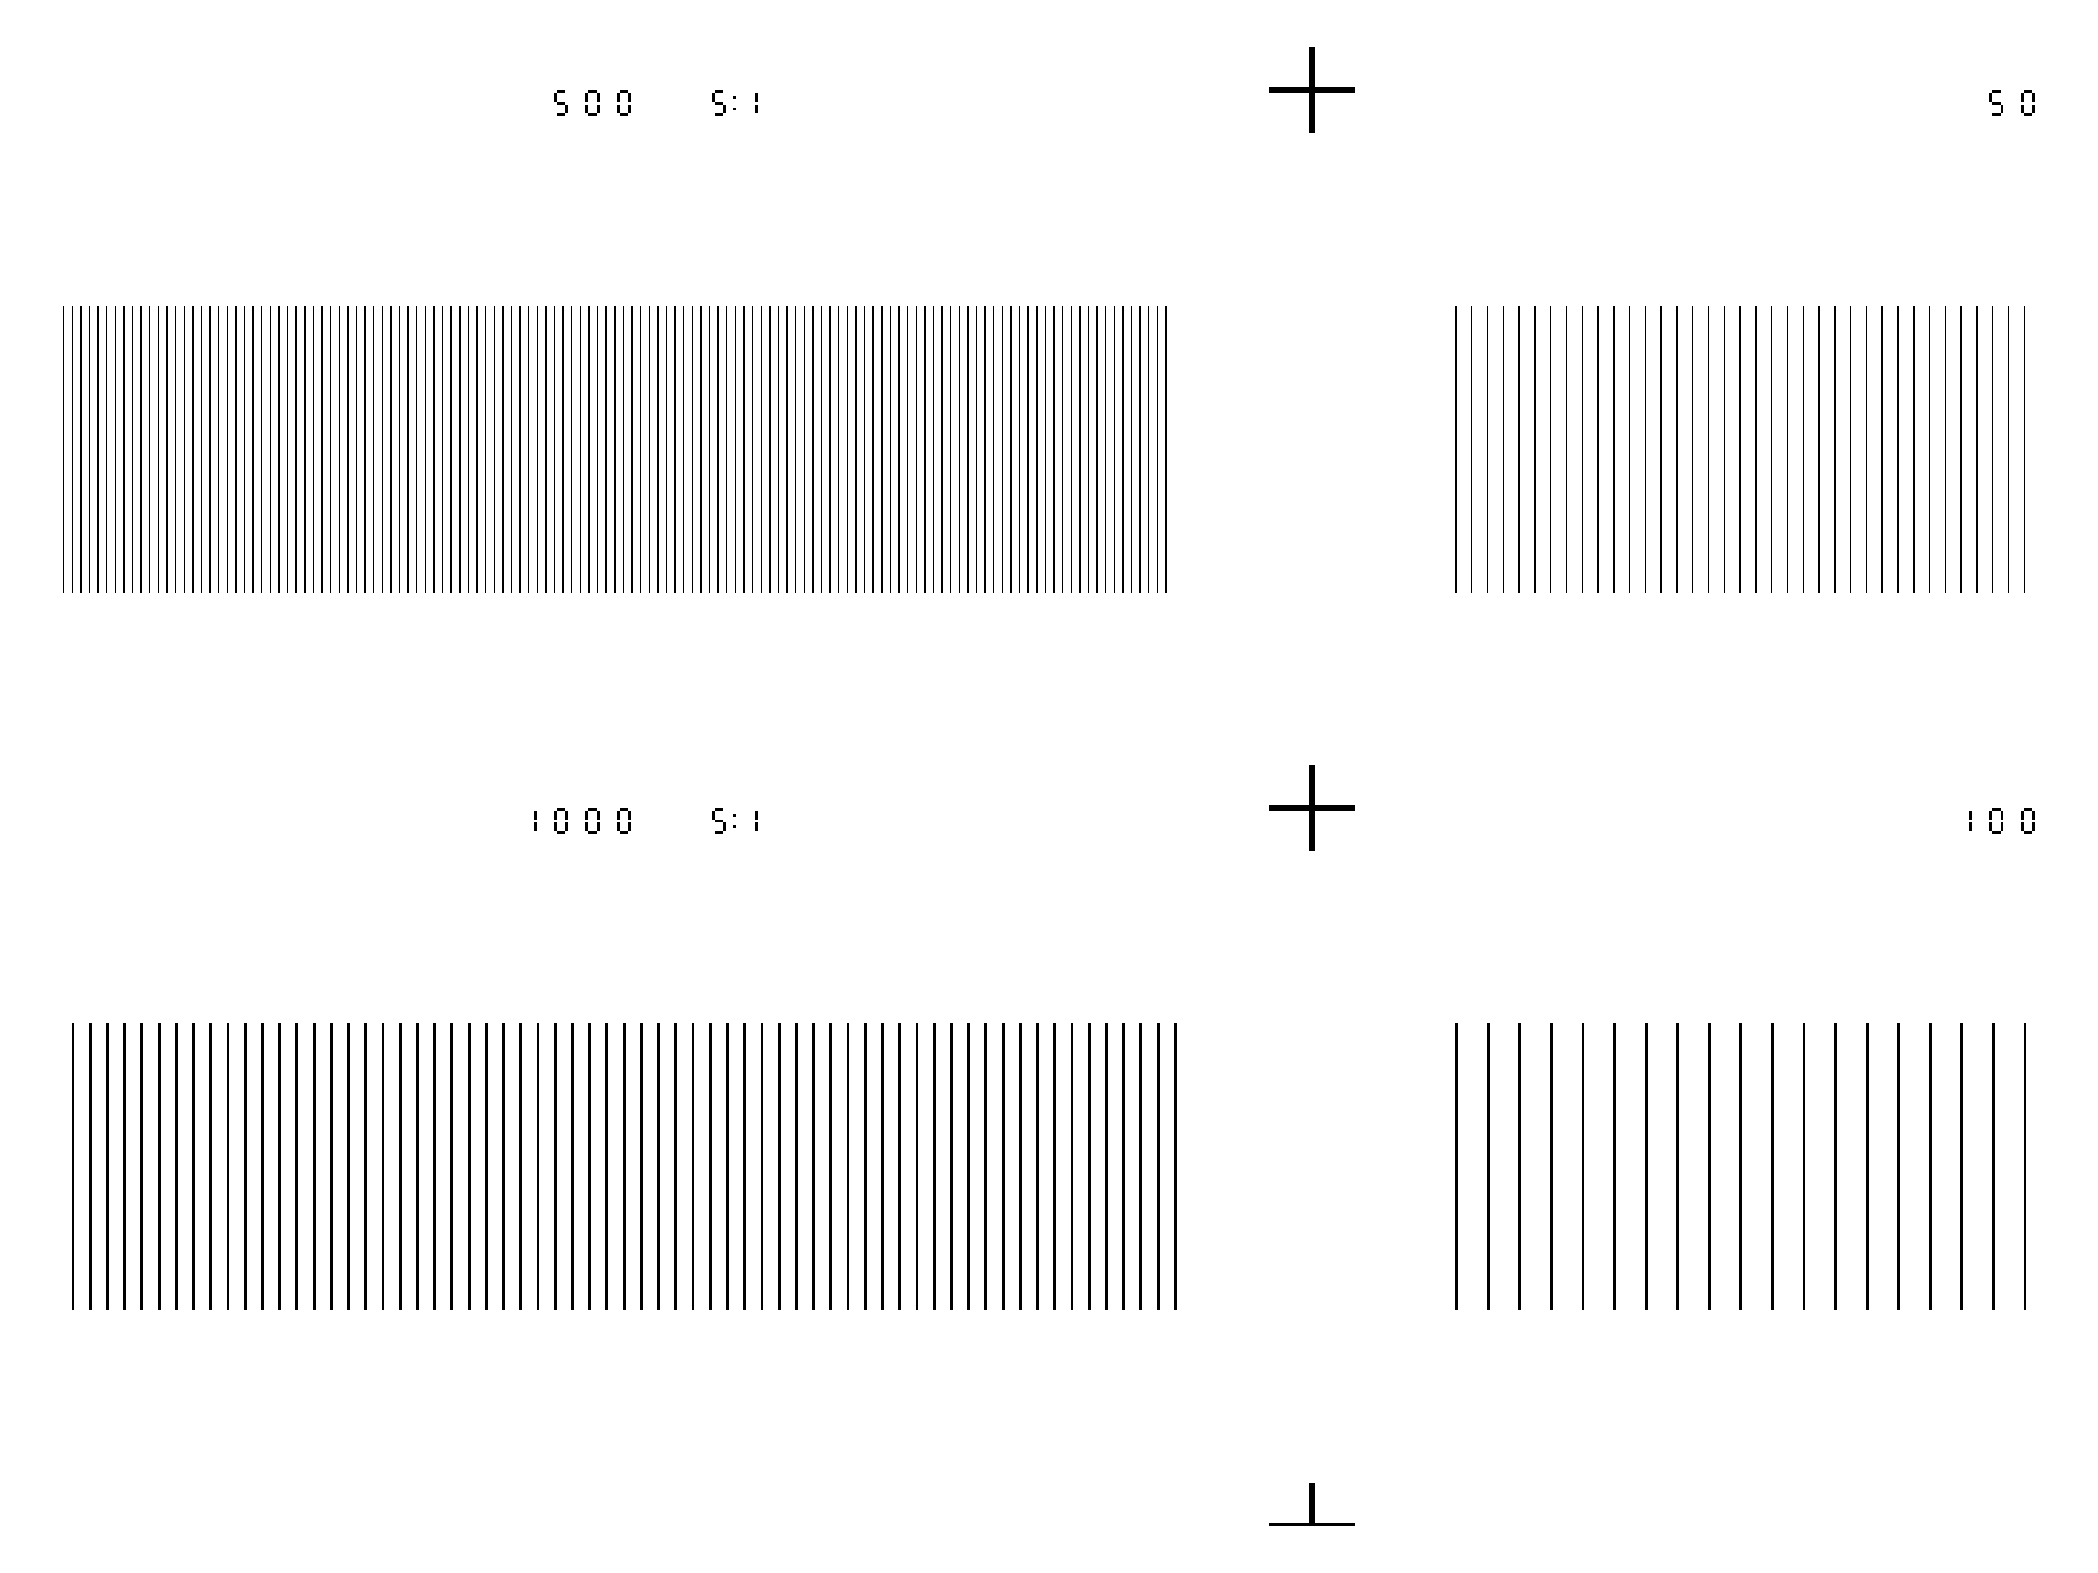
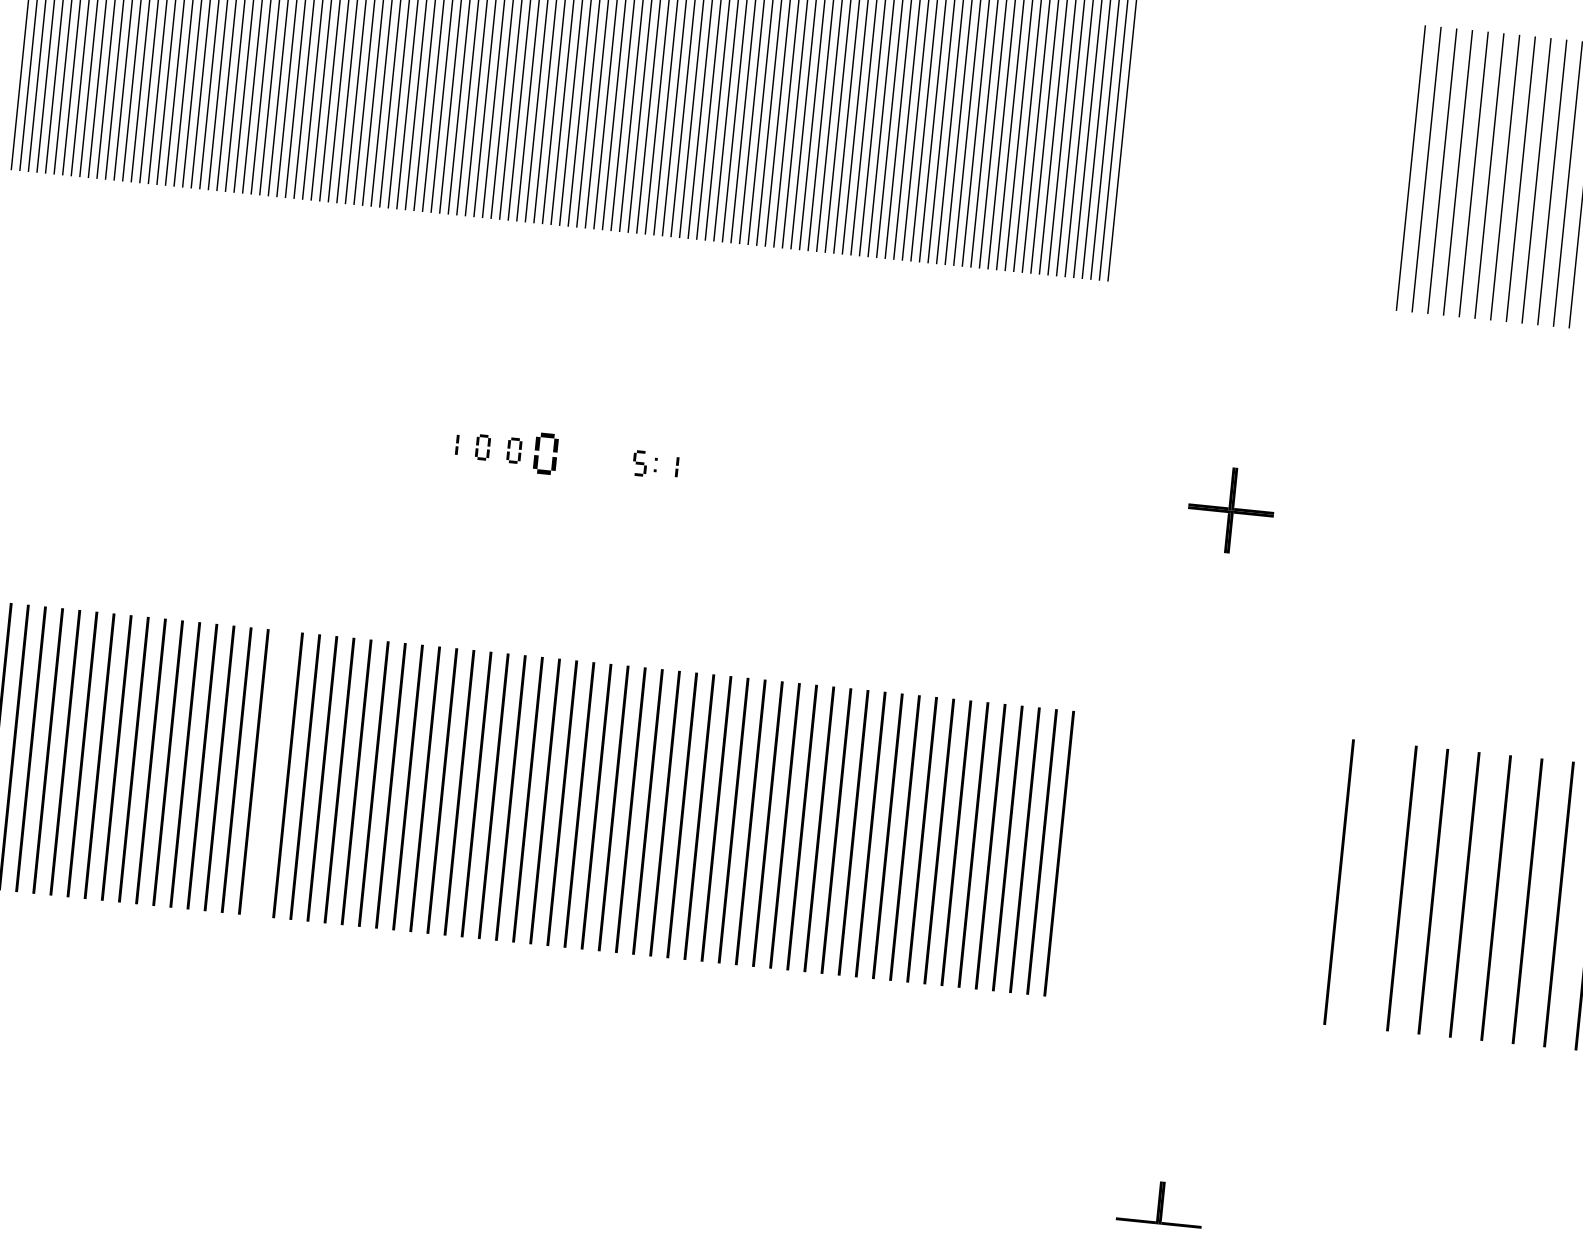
part: (623, 820) -> (545, 453), size x1.6
line: (382, 1166) -> (270, 773), removed
line: (1488, 1166) -> (1370, 885), removed

